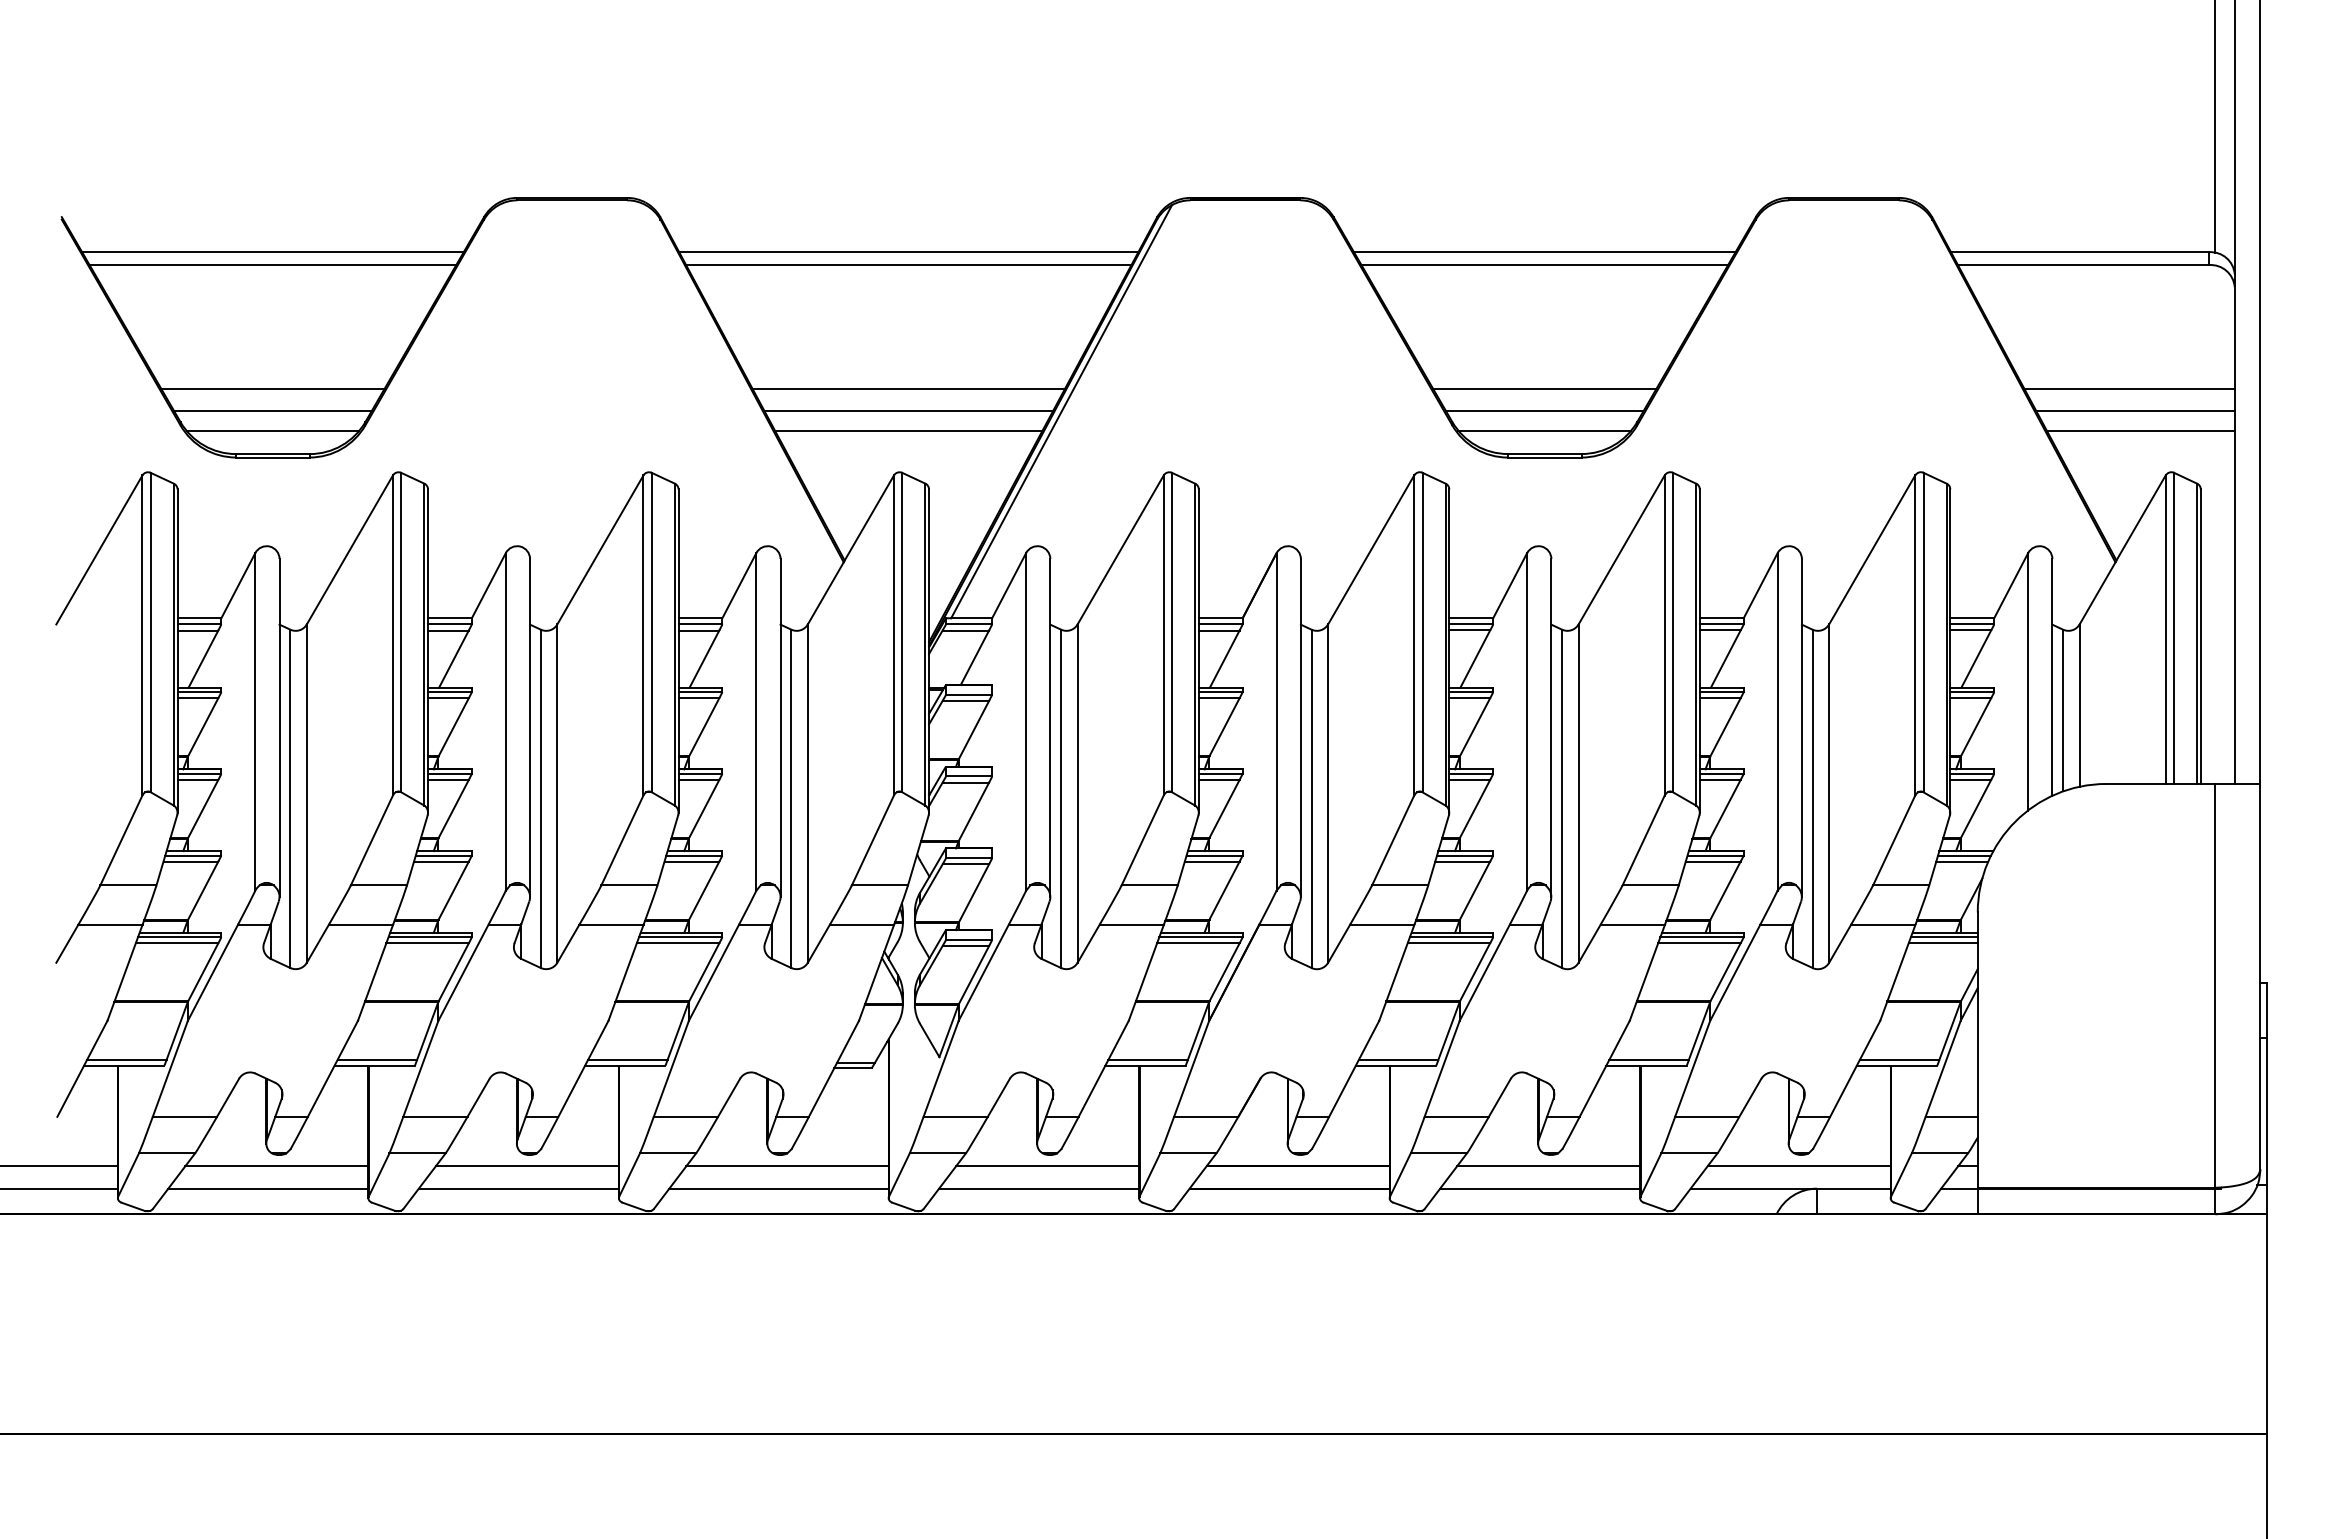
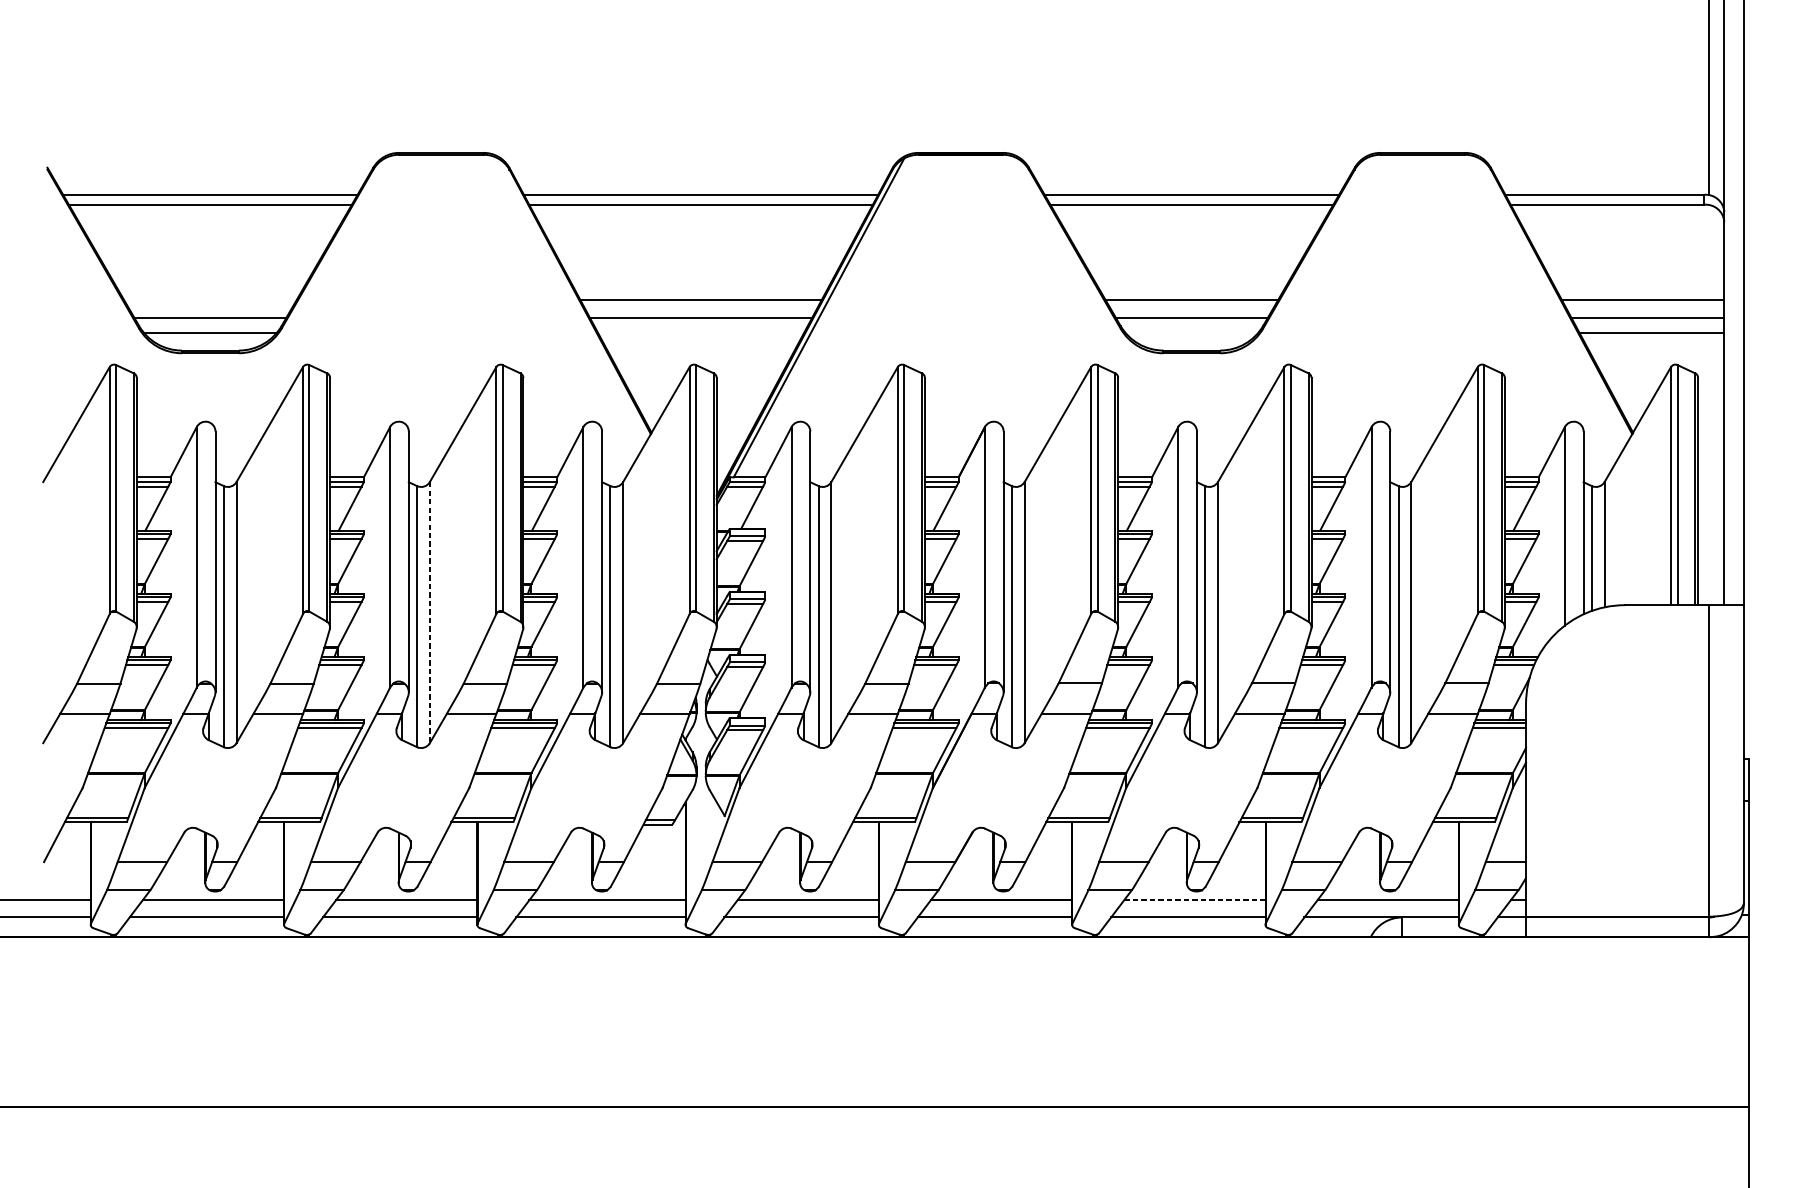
line: (272, 388) -> (210, 299), removed
line: (908, 430) -> (700, 332), removed
line: (1544, 430) -> (1191, 332), removed
line: (557, 794) -> (429, 613), solid -> dashed
line: (1548, 1166) -> (1194, 900), solid -> dashed

